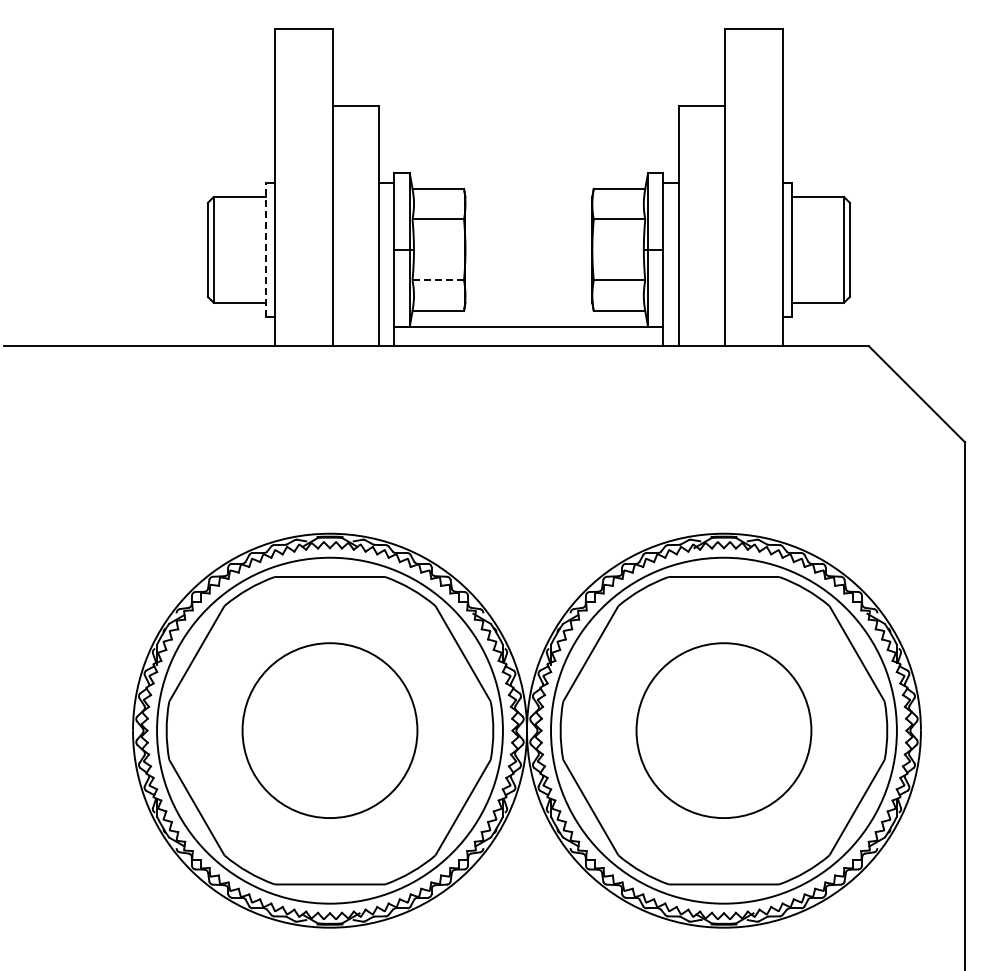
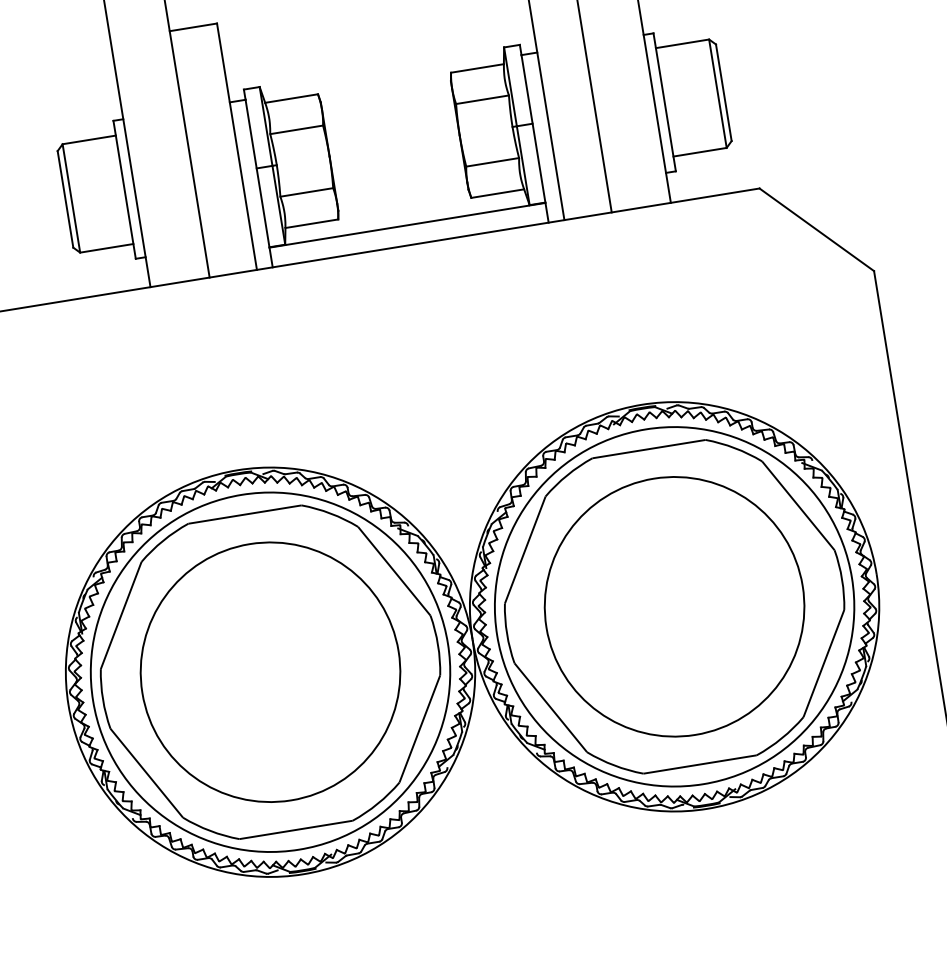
line: (265, 249) -> (124, 189), dashed -> solid
line: (438, 280) -> (307, 192), dashed -> solid
circle: (329, 730) -> (269, 672), size x1.43
circle: (723, 730) -> (674, 606), size x1.43

